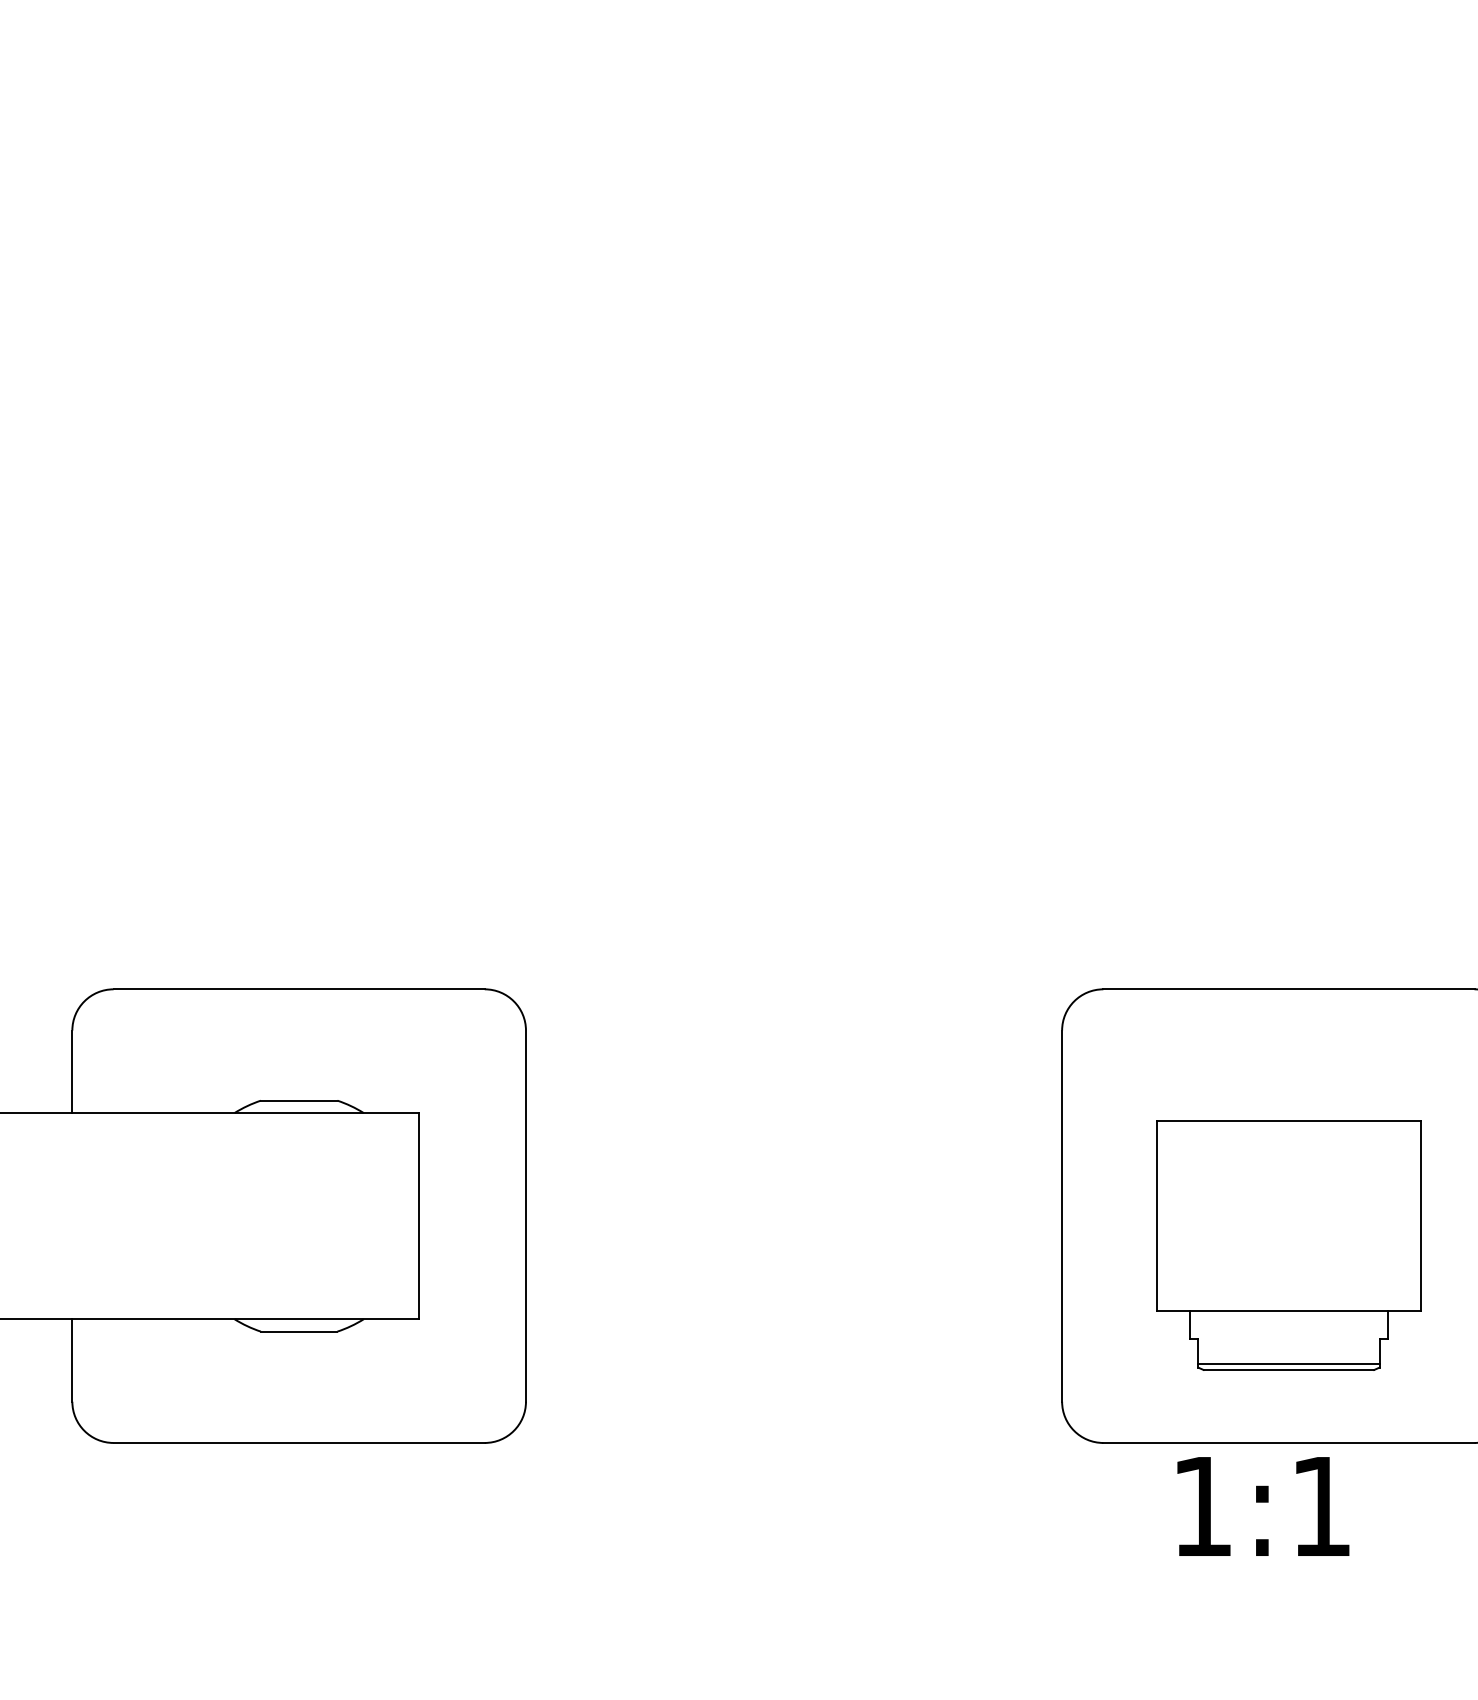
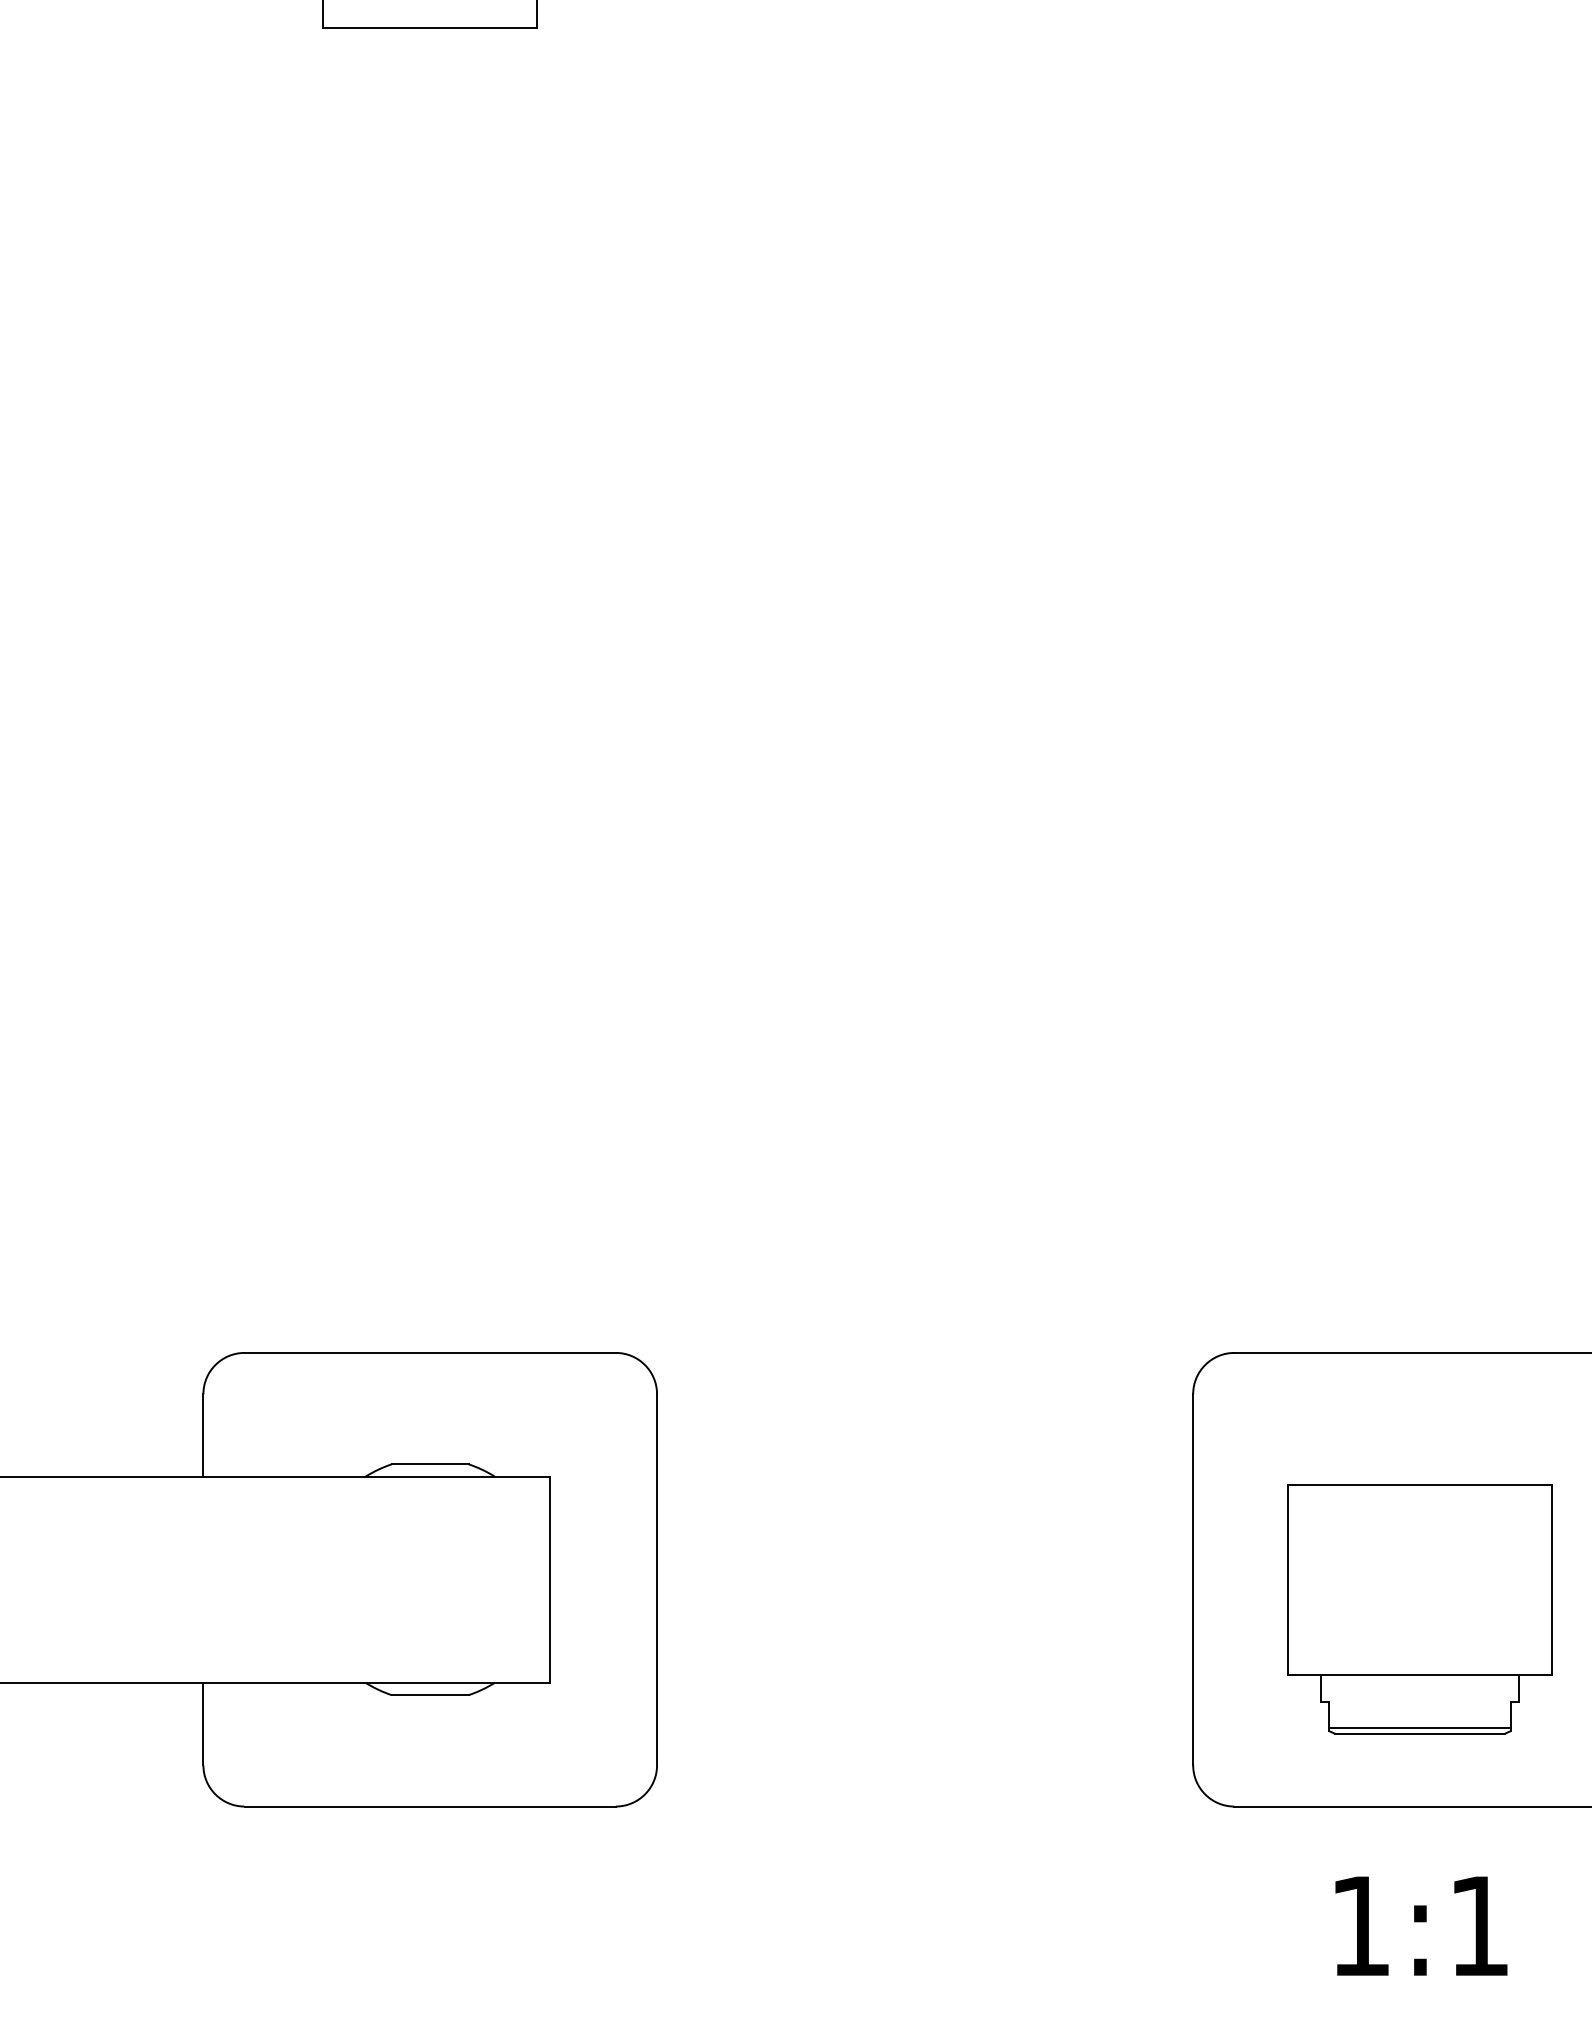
text: (1263, 1505) -> (1421, 1925), moved

